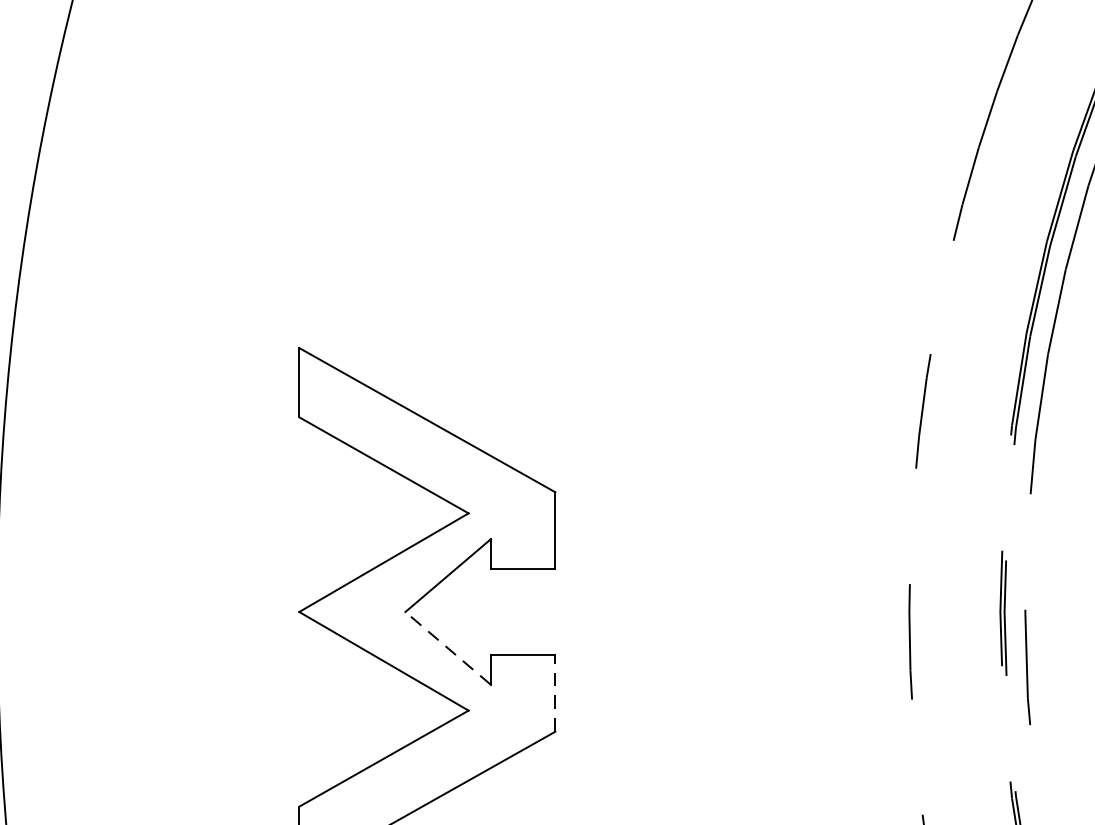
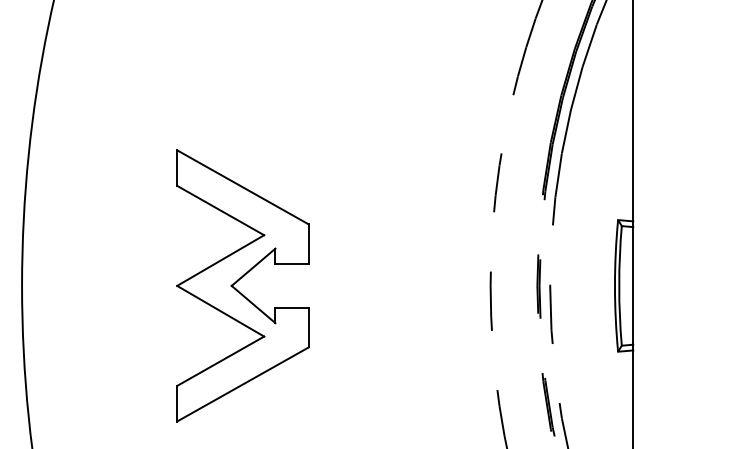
line: (447, 648) -> (253, 304), dashed -> solid
line: (554, 692) -> (308, 327), dashed -> solid

